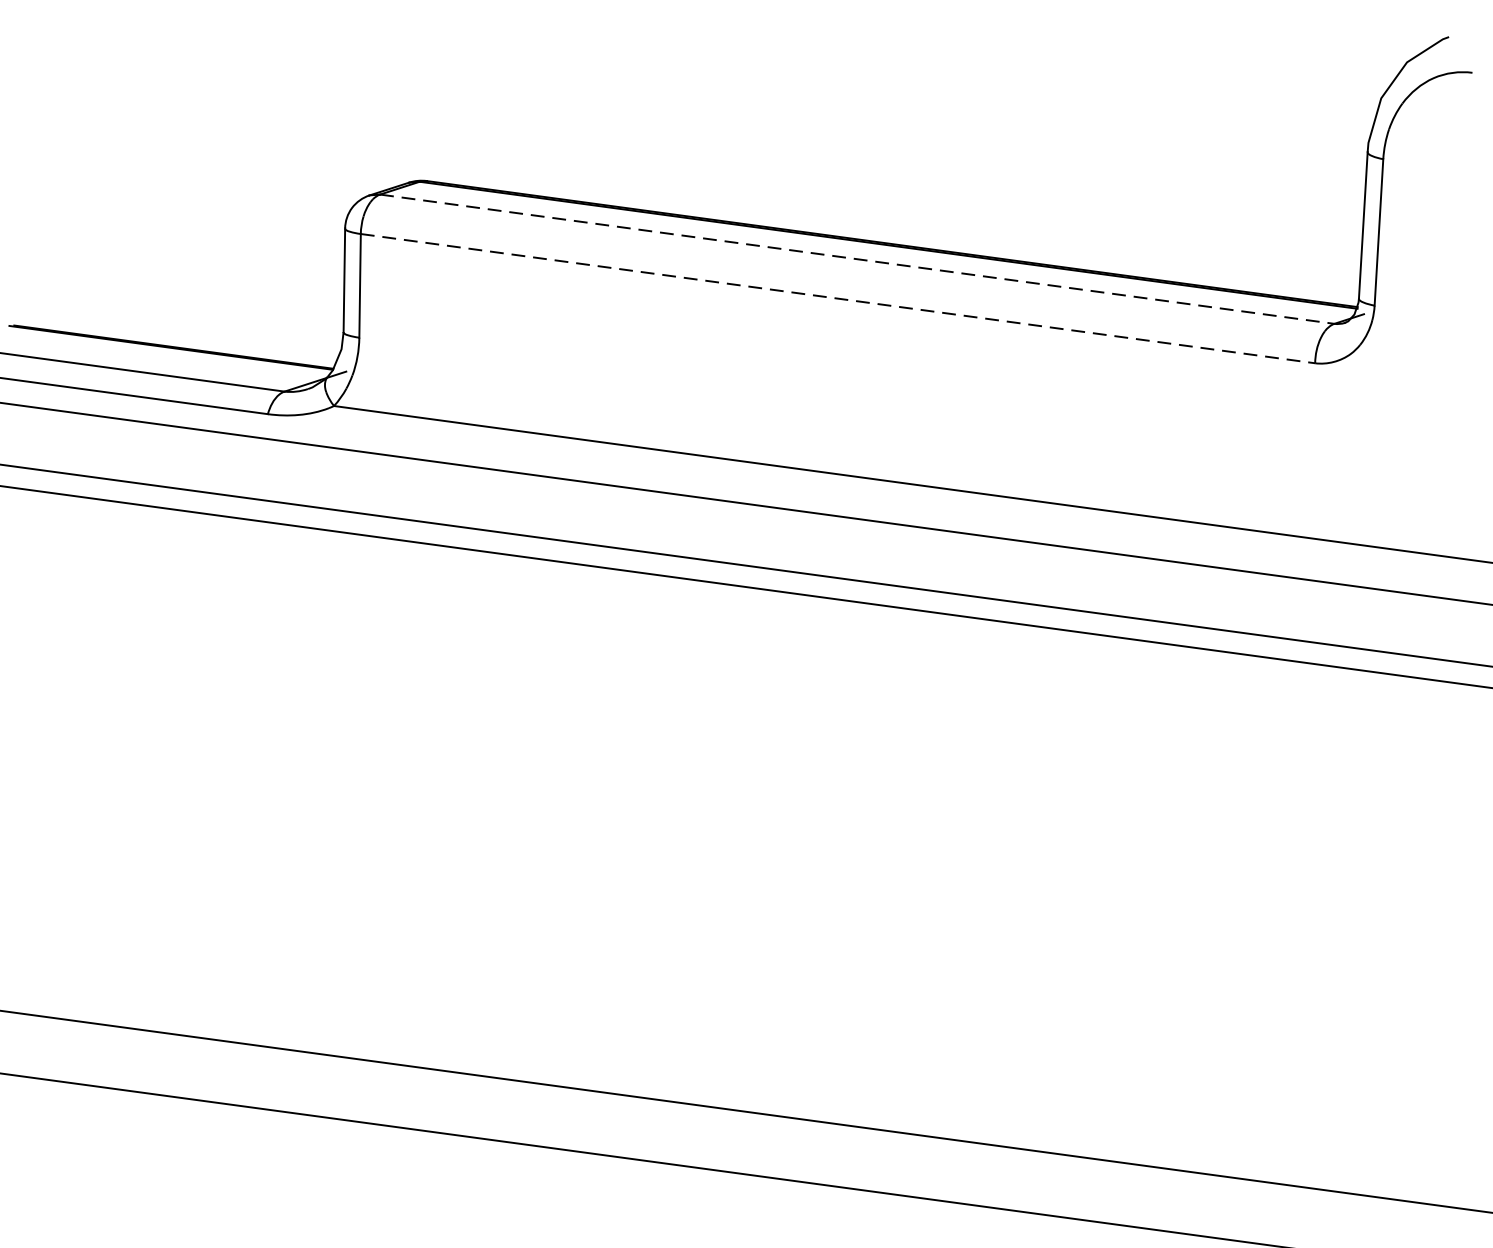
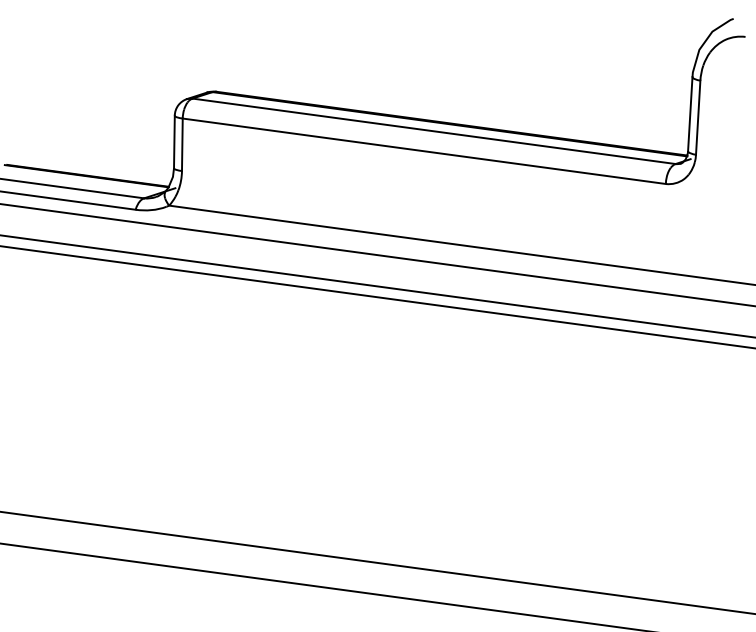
line: (858, 259) -> (434, 131), dashed -> solid
line: (838, 299) -> (424, 151), dashed -> solid

